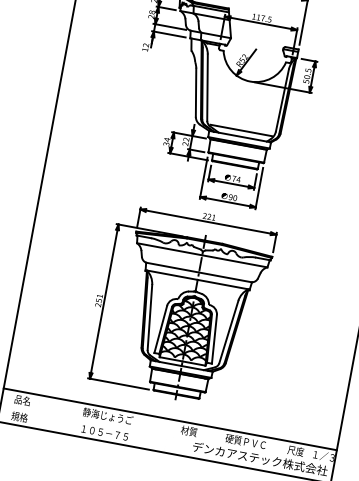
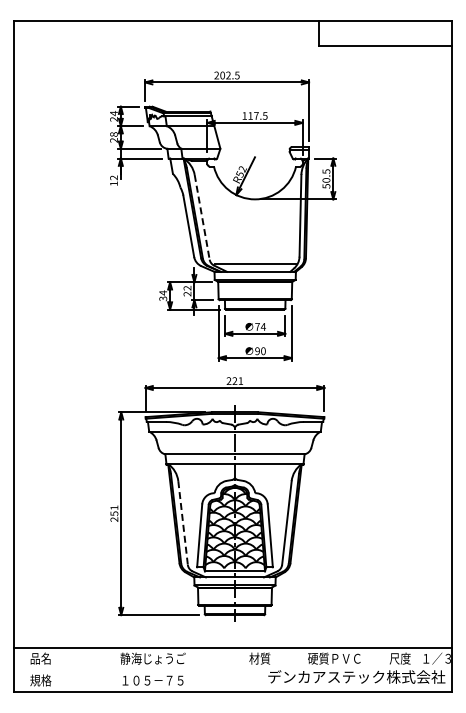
line: (207, 87) -> (202, 217), solid -> dashed
line: (150, 317) -> (183, 523), solid -> dashed

